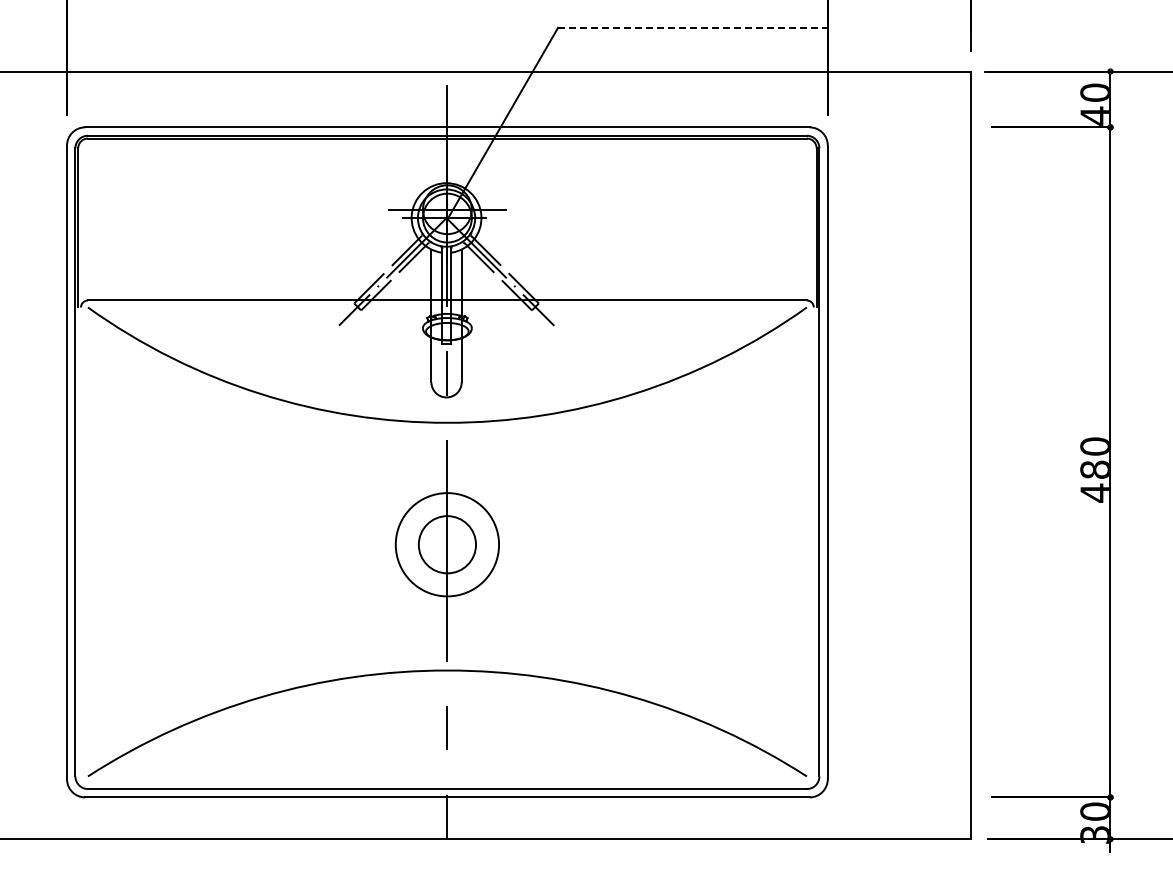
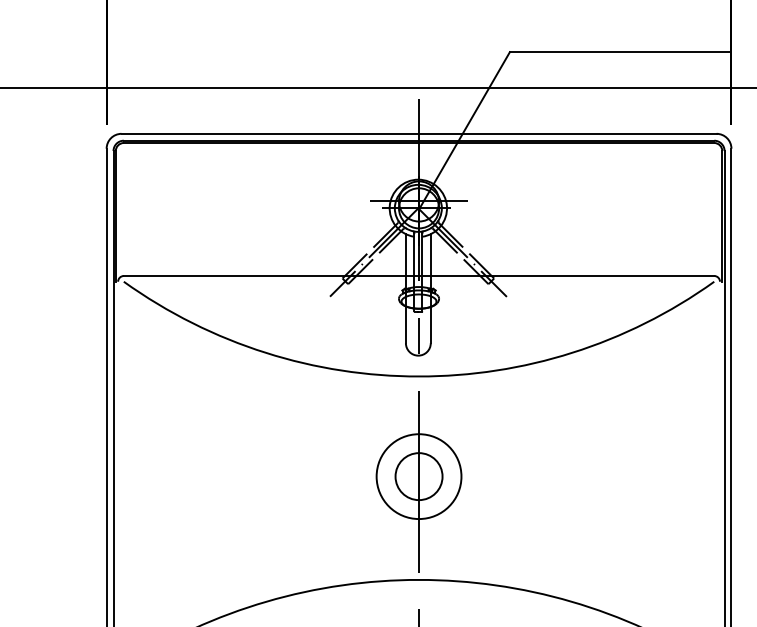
line: (692, 27) -> (620, 51), dashed -> solid

